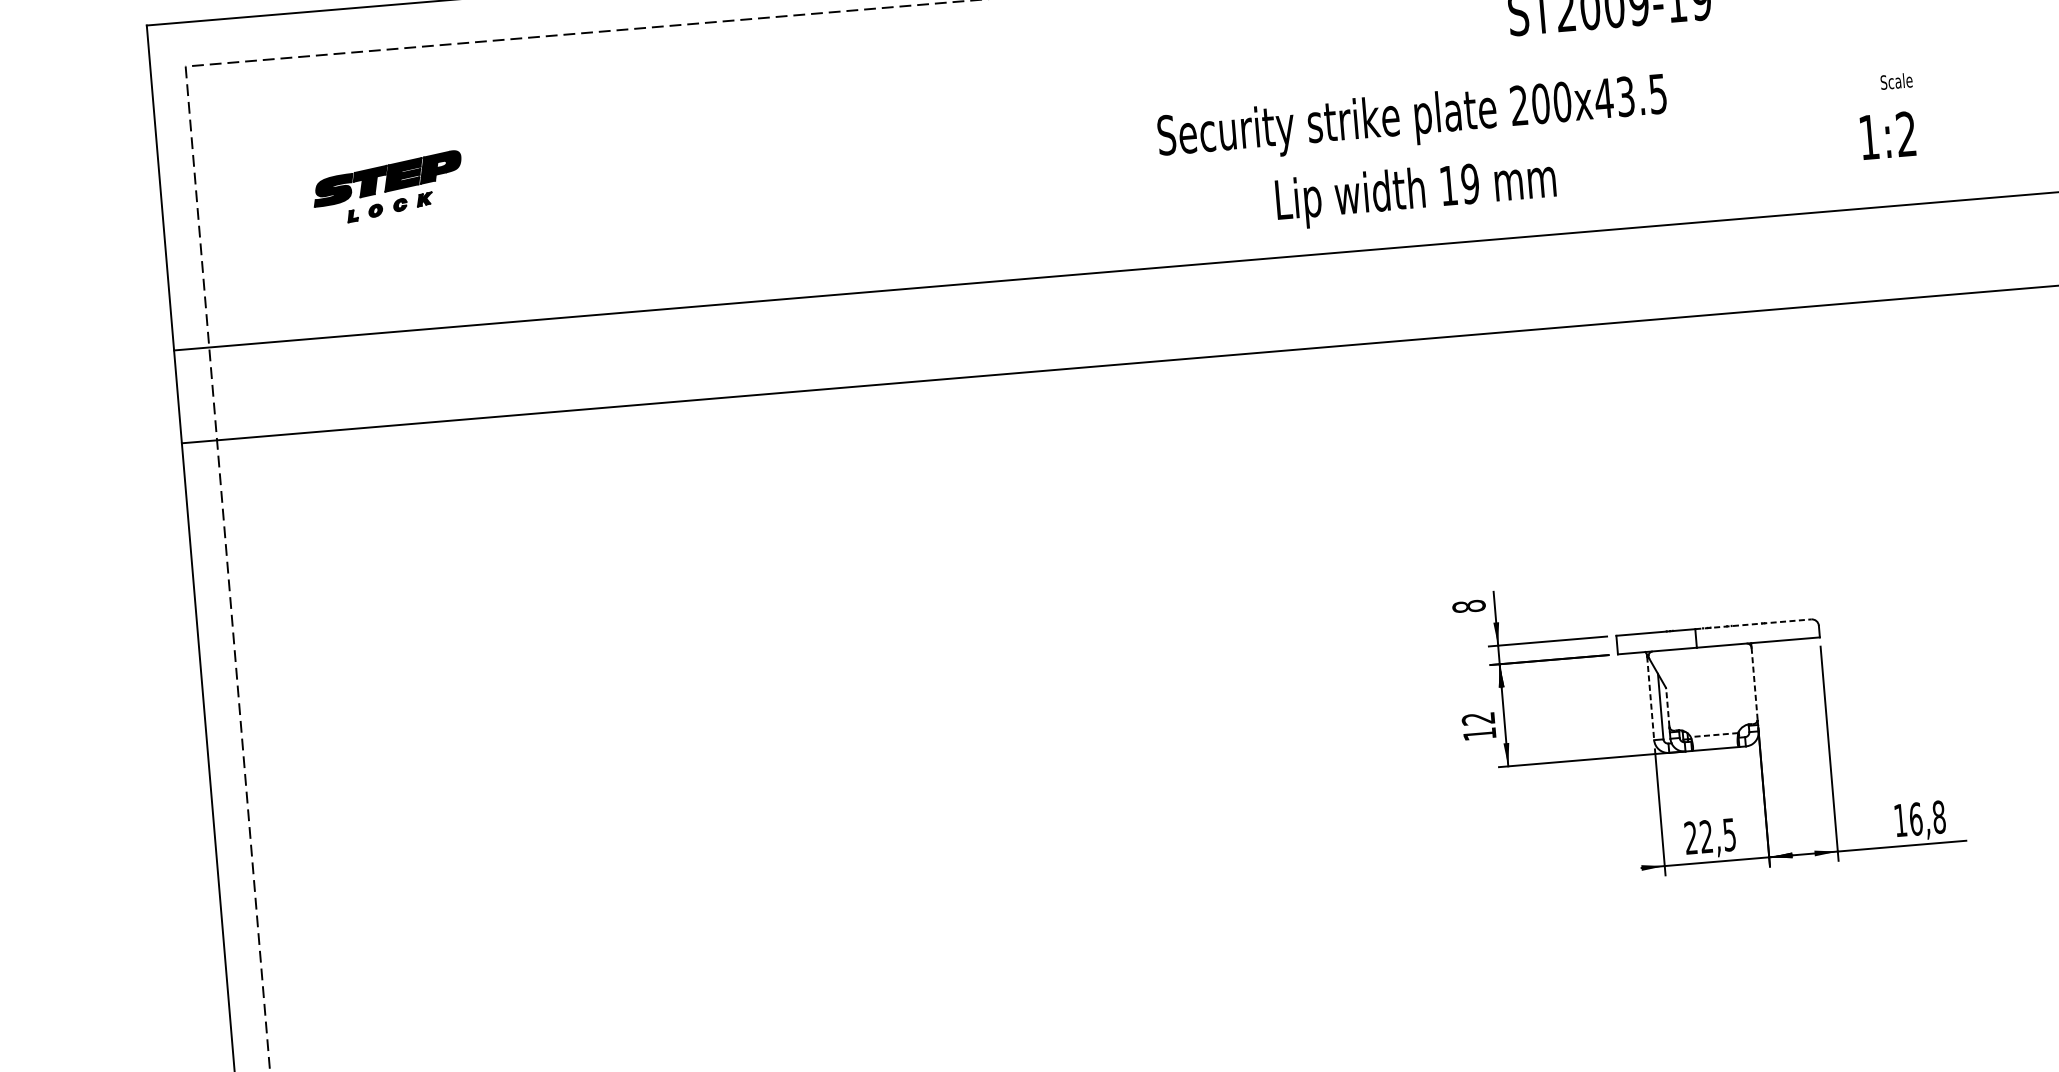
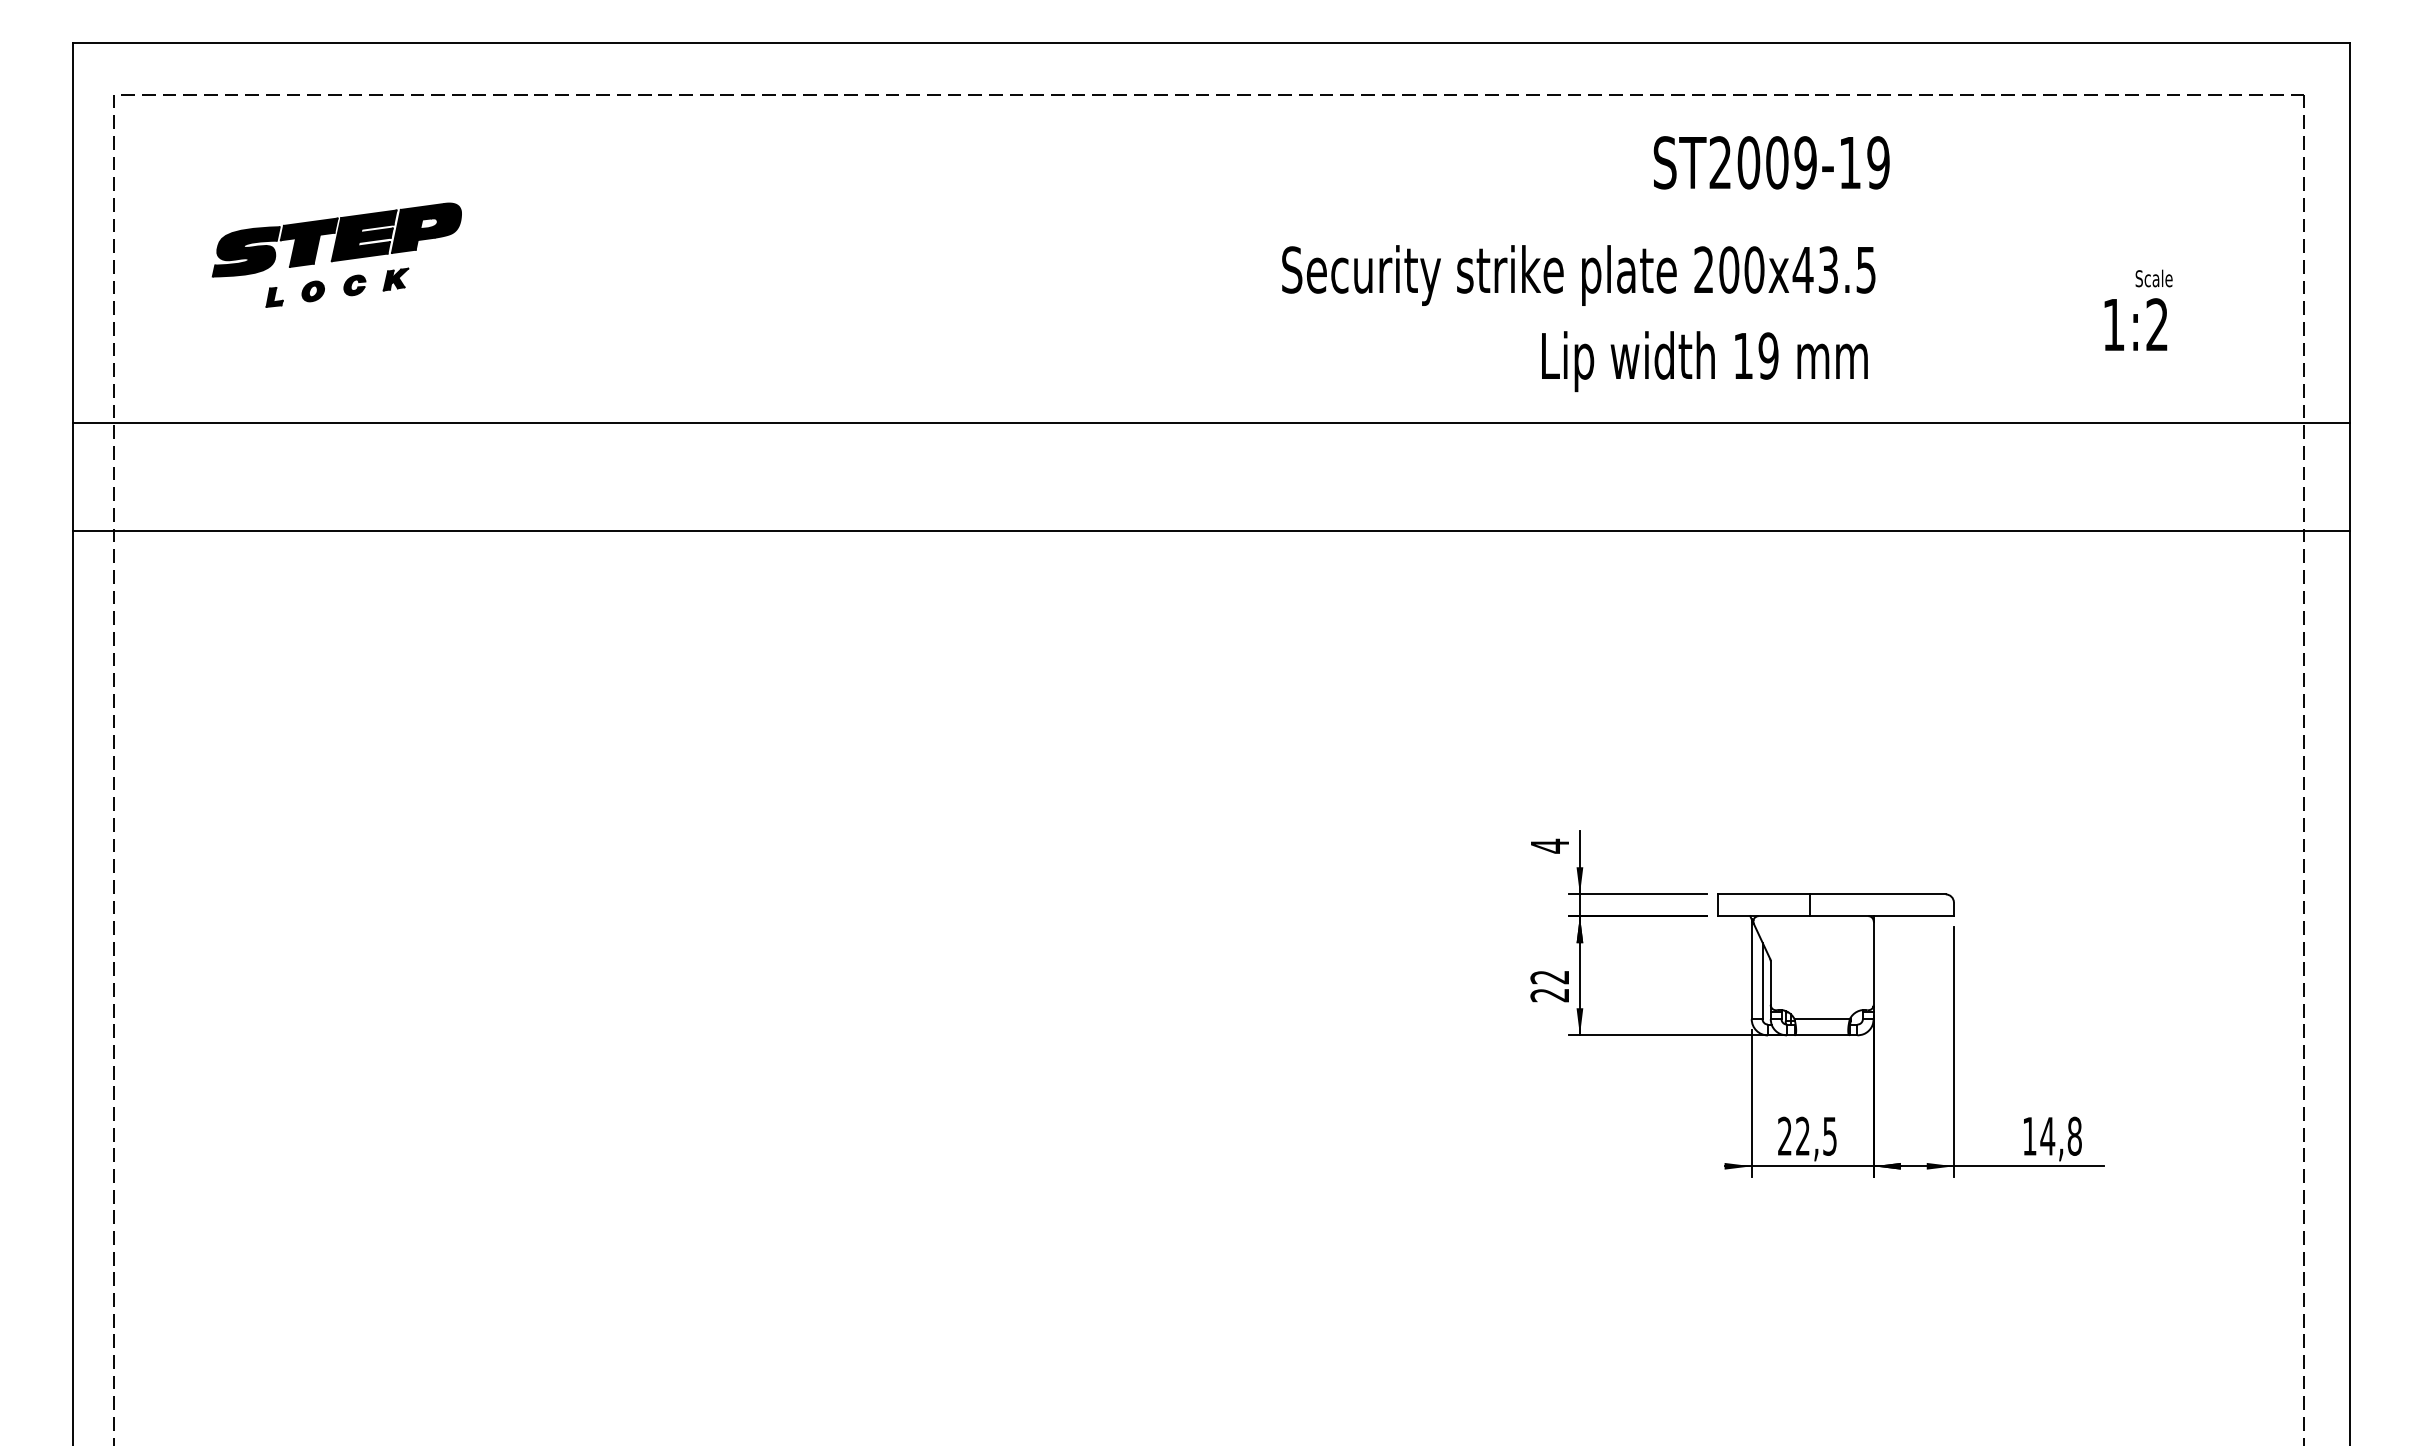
text: (1896, 81) -> (2153, 278), moved
text: (1412, 119) -> (1578, 275), moved
text: (1887, 135) -> (2135, 324), moved
part: (387, 187) -> (336, 254), size x1.43
text: (1415, 193) -> (1704, 361), moved
text: (1468, 606) -> (1549, 845), 8 -> 4
line: (1753, 624) -> (1878, 894), dashed -> solid
line: (1754, 683) -> (1873, 963), dashed -> solid
line: (1650, 698) -> (1751, 970), dashed -> solid
line: (1667, 708) -> (1770, 983), dashed -> solid
text: (1479, 734) -> (1549, 995), 12 -> 22
line: (1714, 735) -> (1822, 1019), dashed -> solid
text: (1915, 818) -> (2047, 1135), 16,8 -> 14,8

